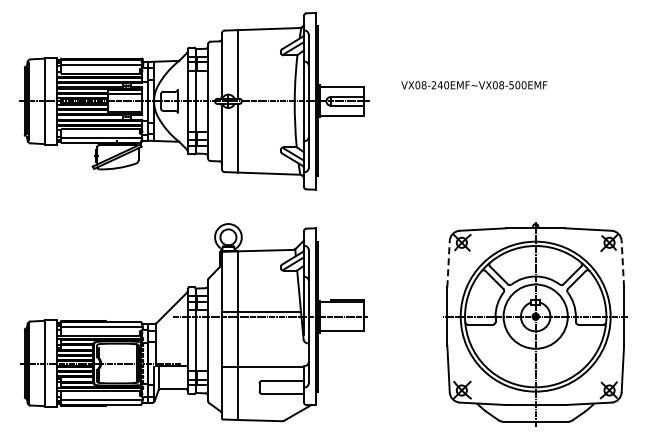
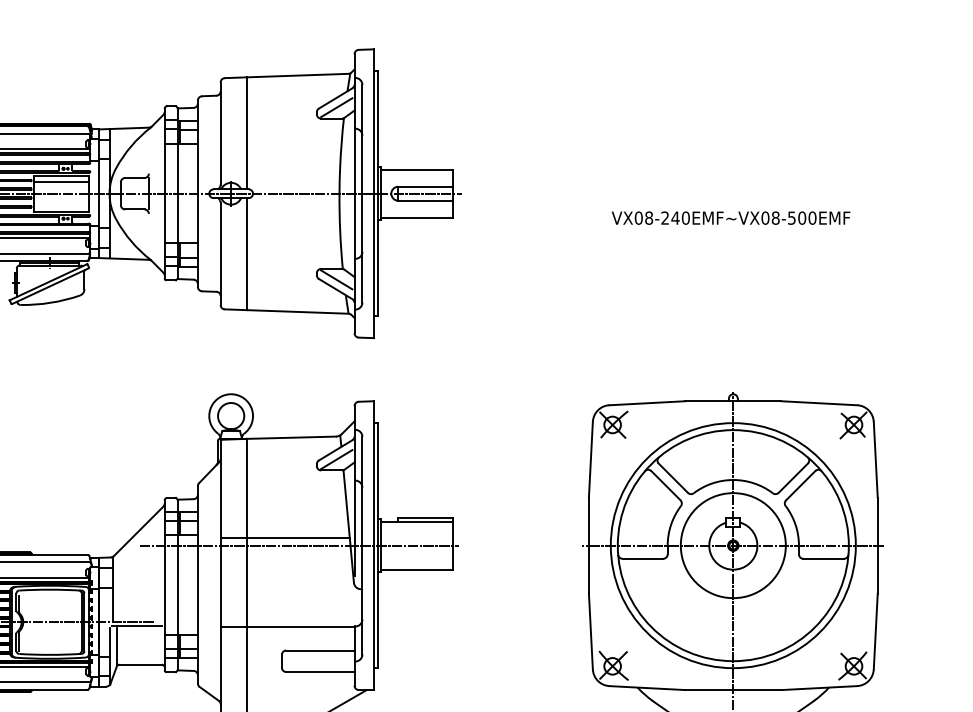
text: (474, 85) -> (731, 218), moved
line: (448, 263) -> (590, 458), dashed -> solid
line: (622, 263) -> (875, 458), dashed -> solid

